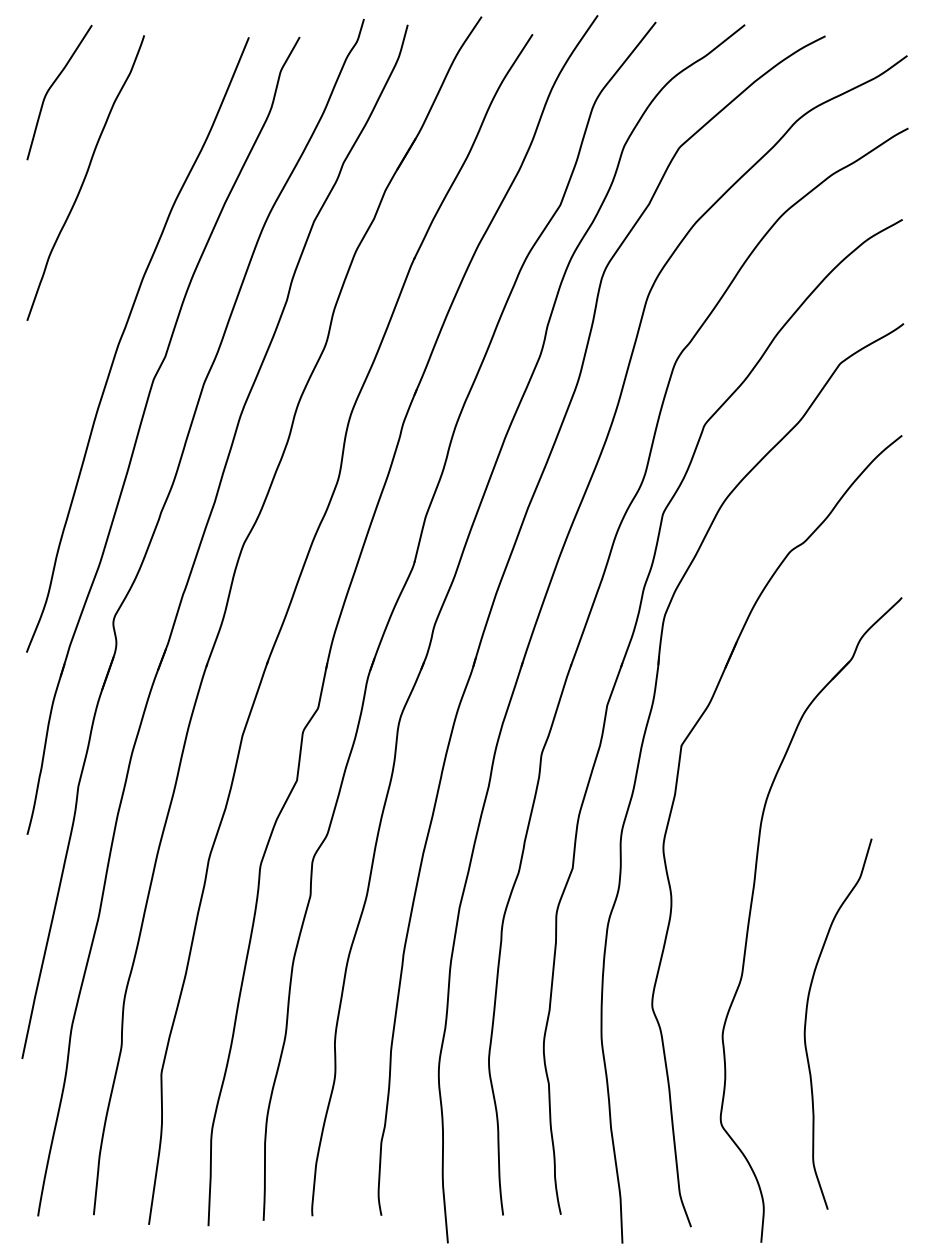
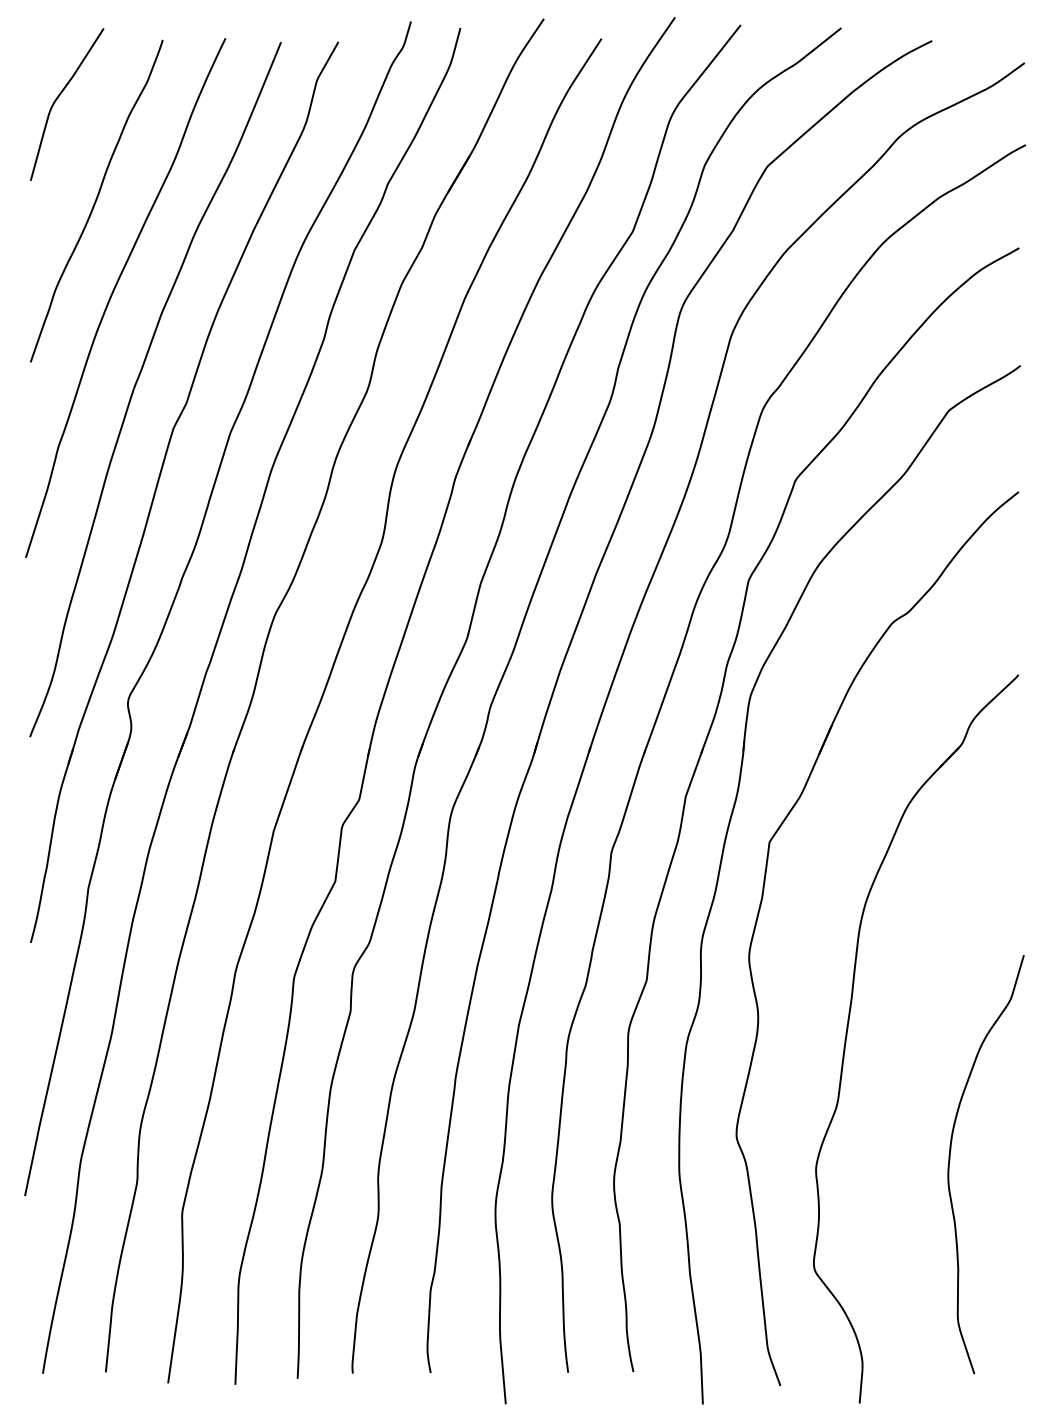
curve: (101, 258) -> (114, 291), added
curve: (806, 1023) -> (950, 1163), moved

